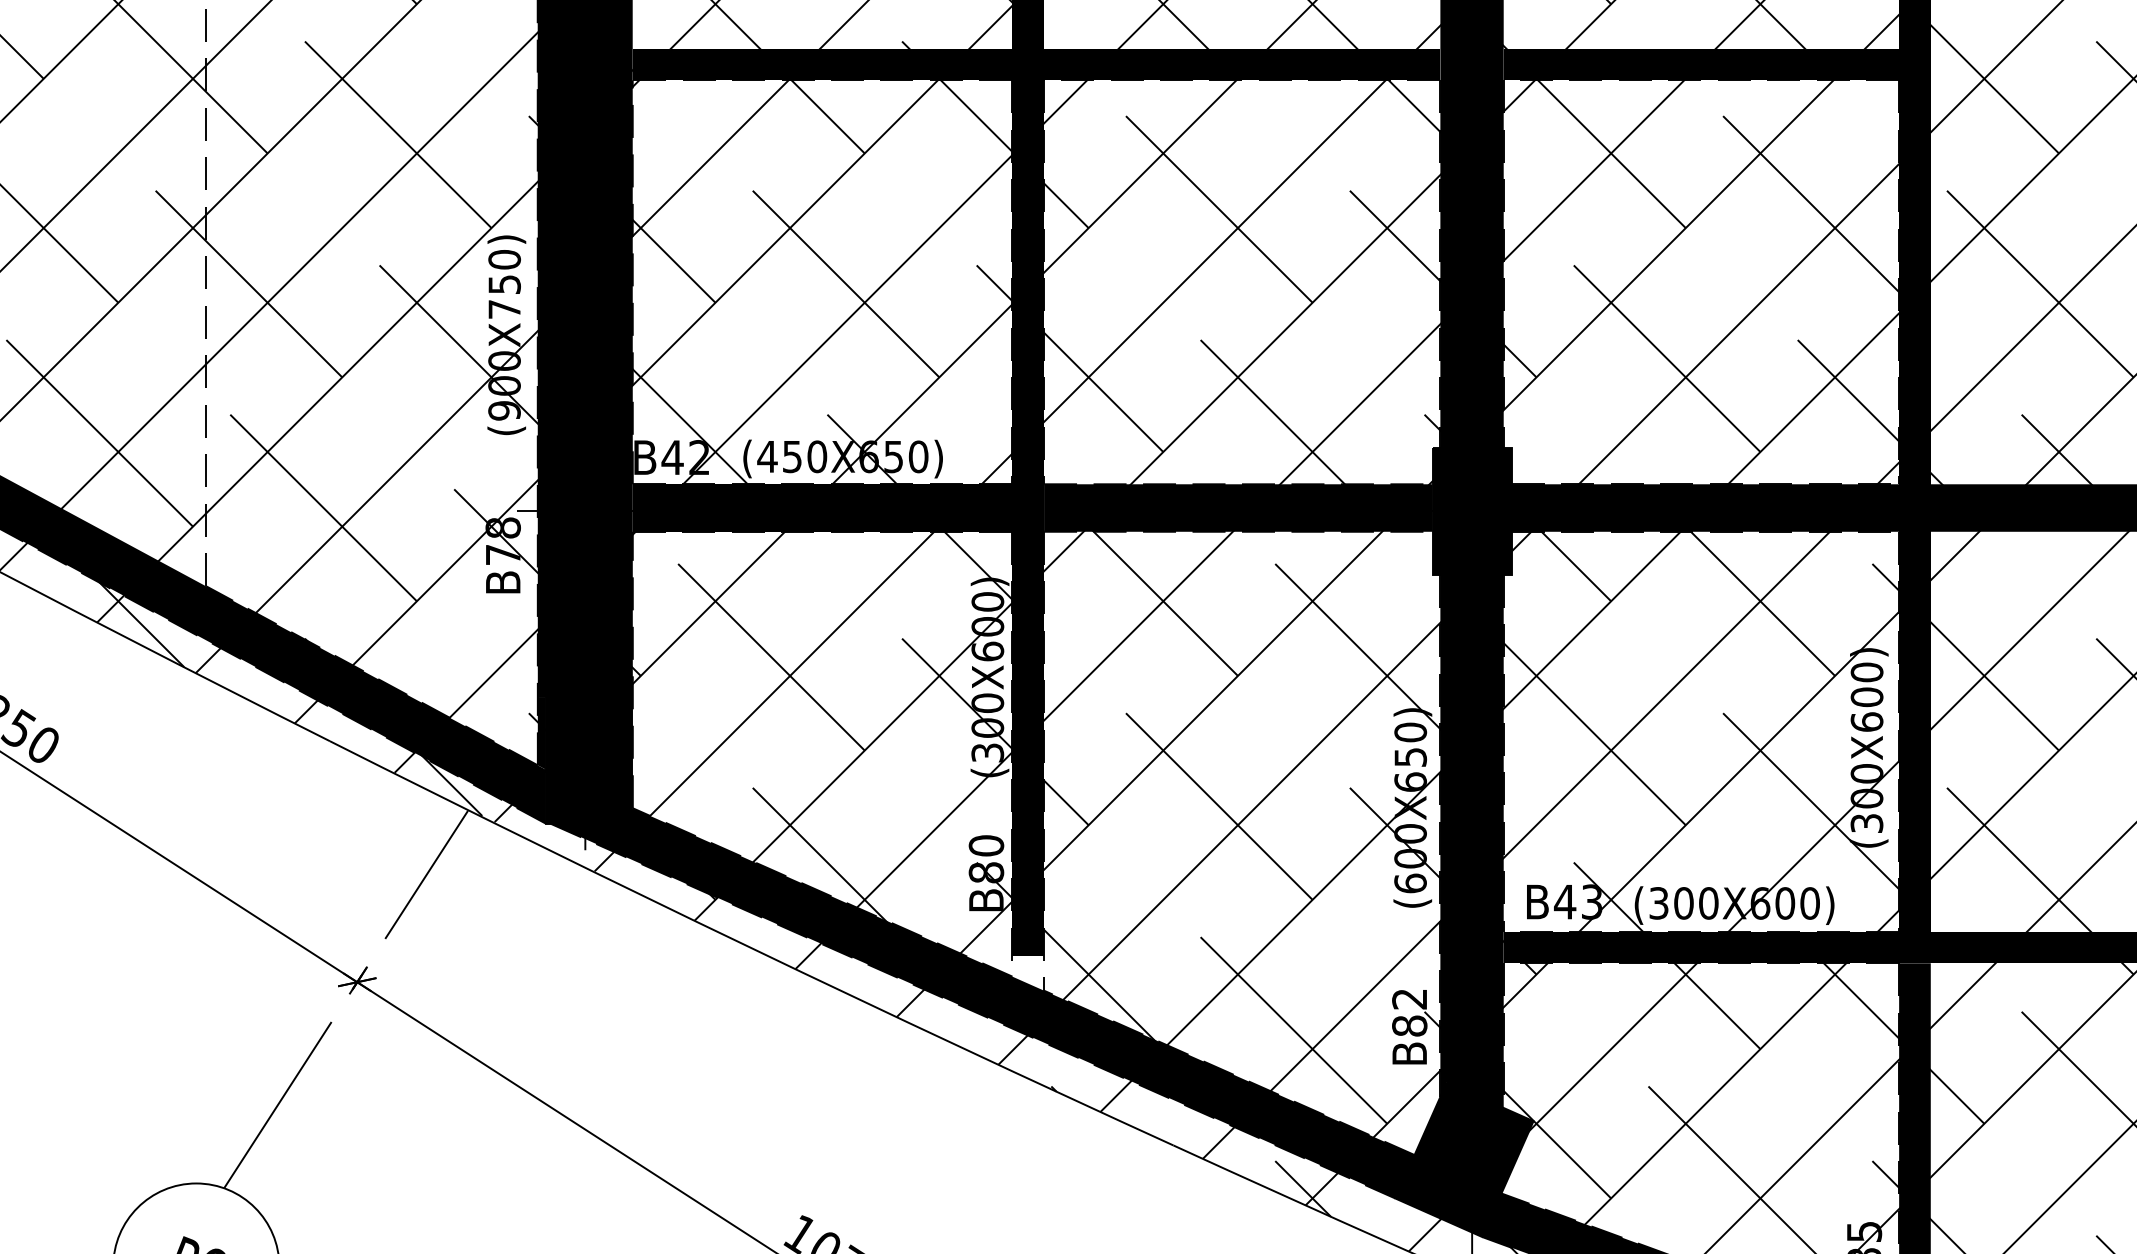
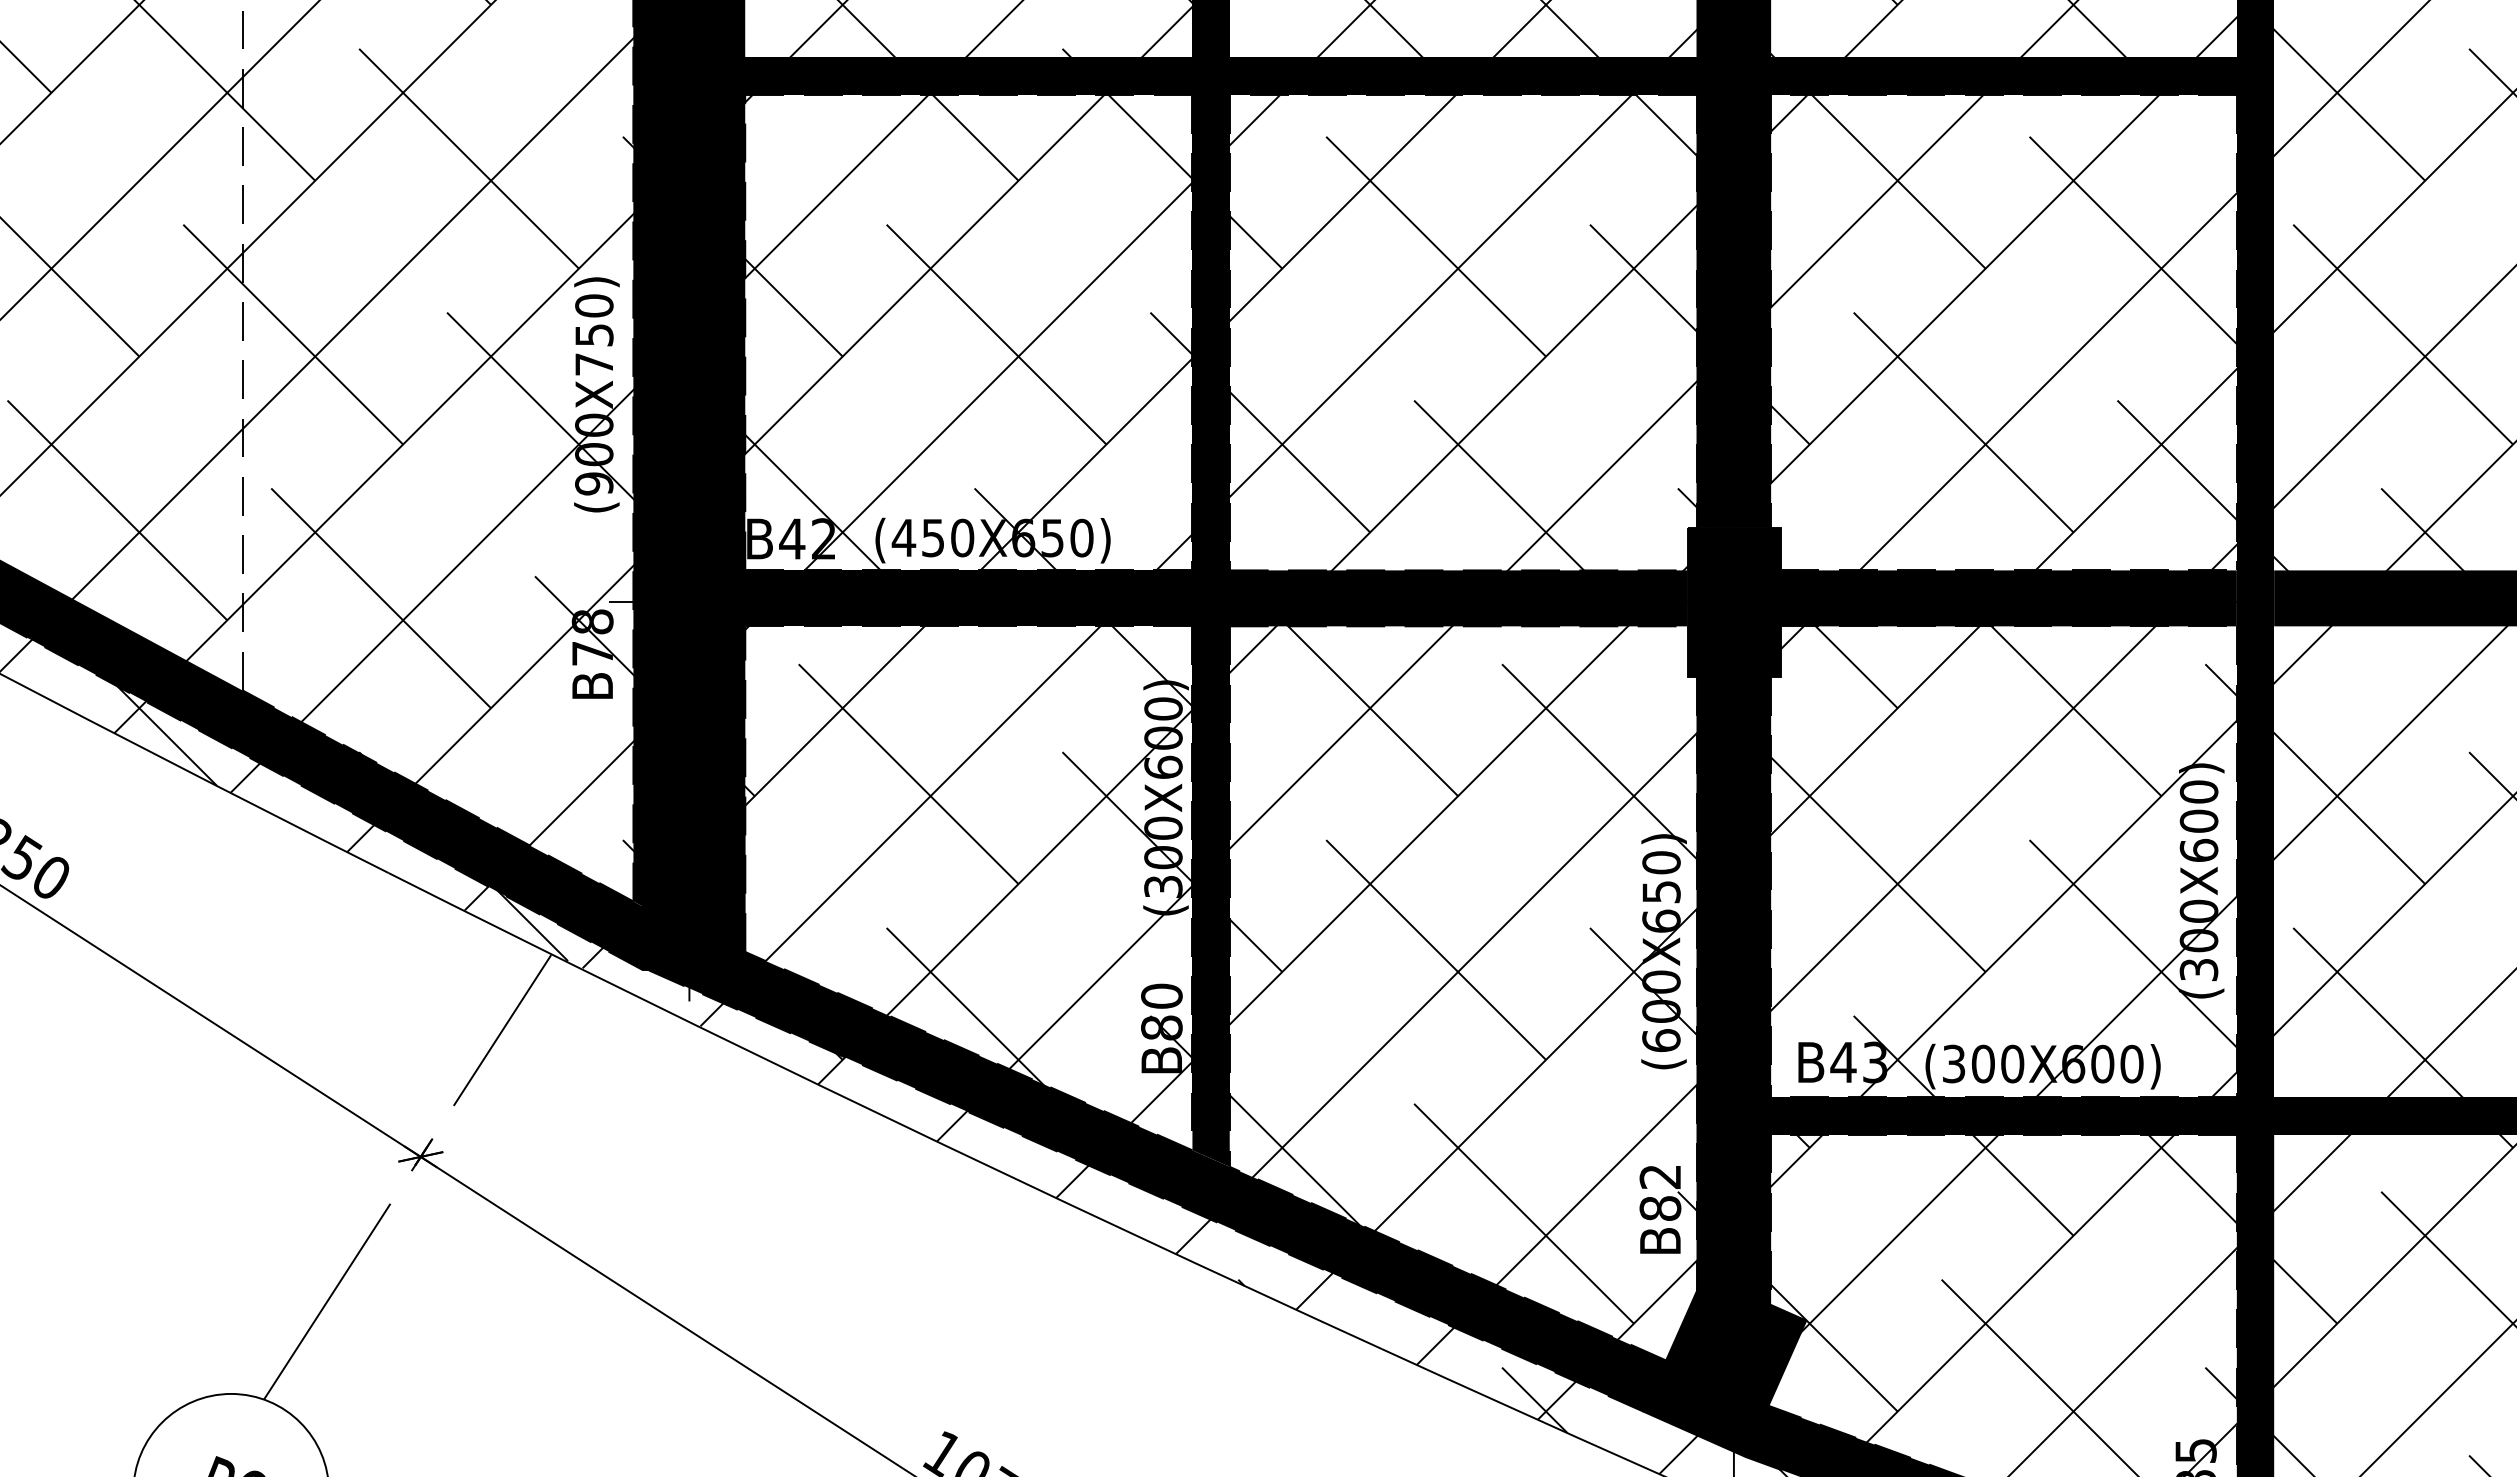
fill: (1027, 971) -> (1210, 1144), added

